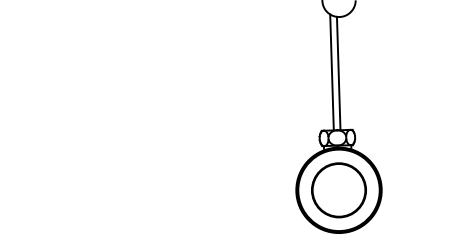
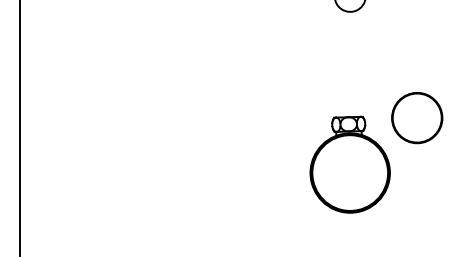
line: (331, 72) -> (343, 63), removed
line: (338, 73) -> (349, 64), removed
circle: (339, 190) -> (417, 118), moved

